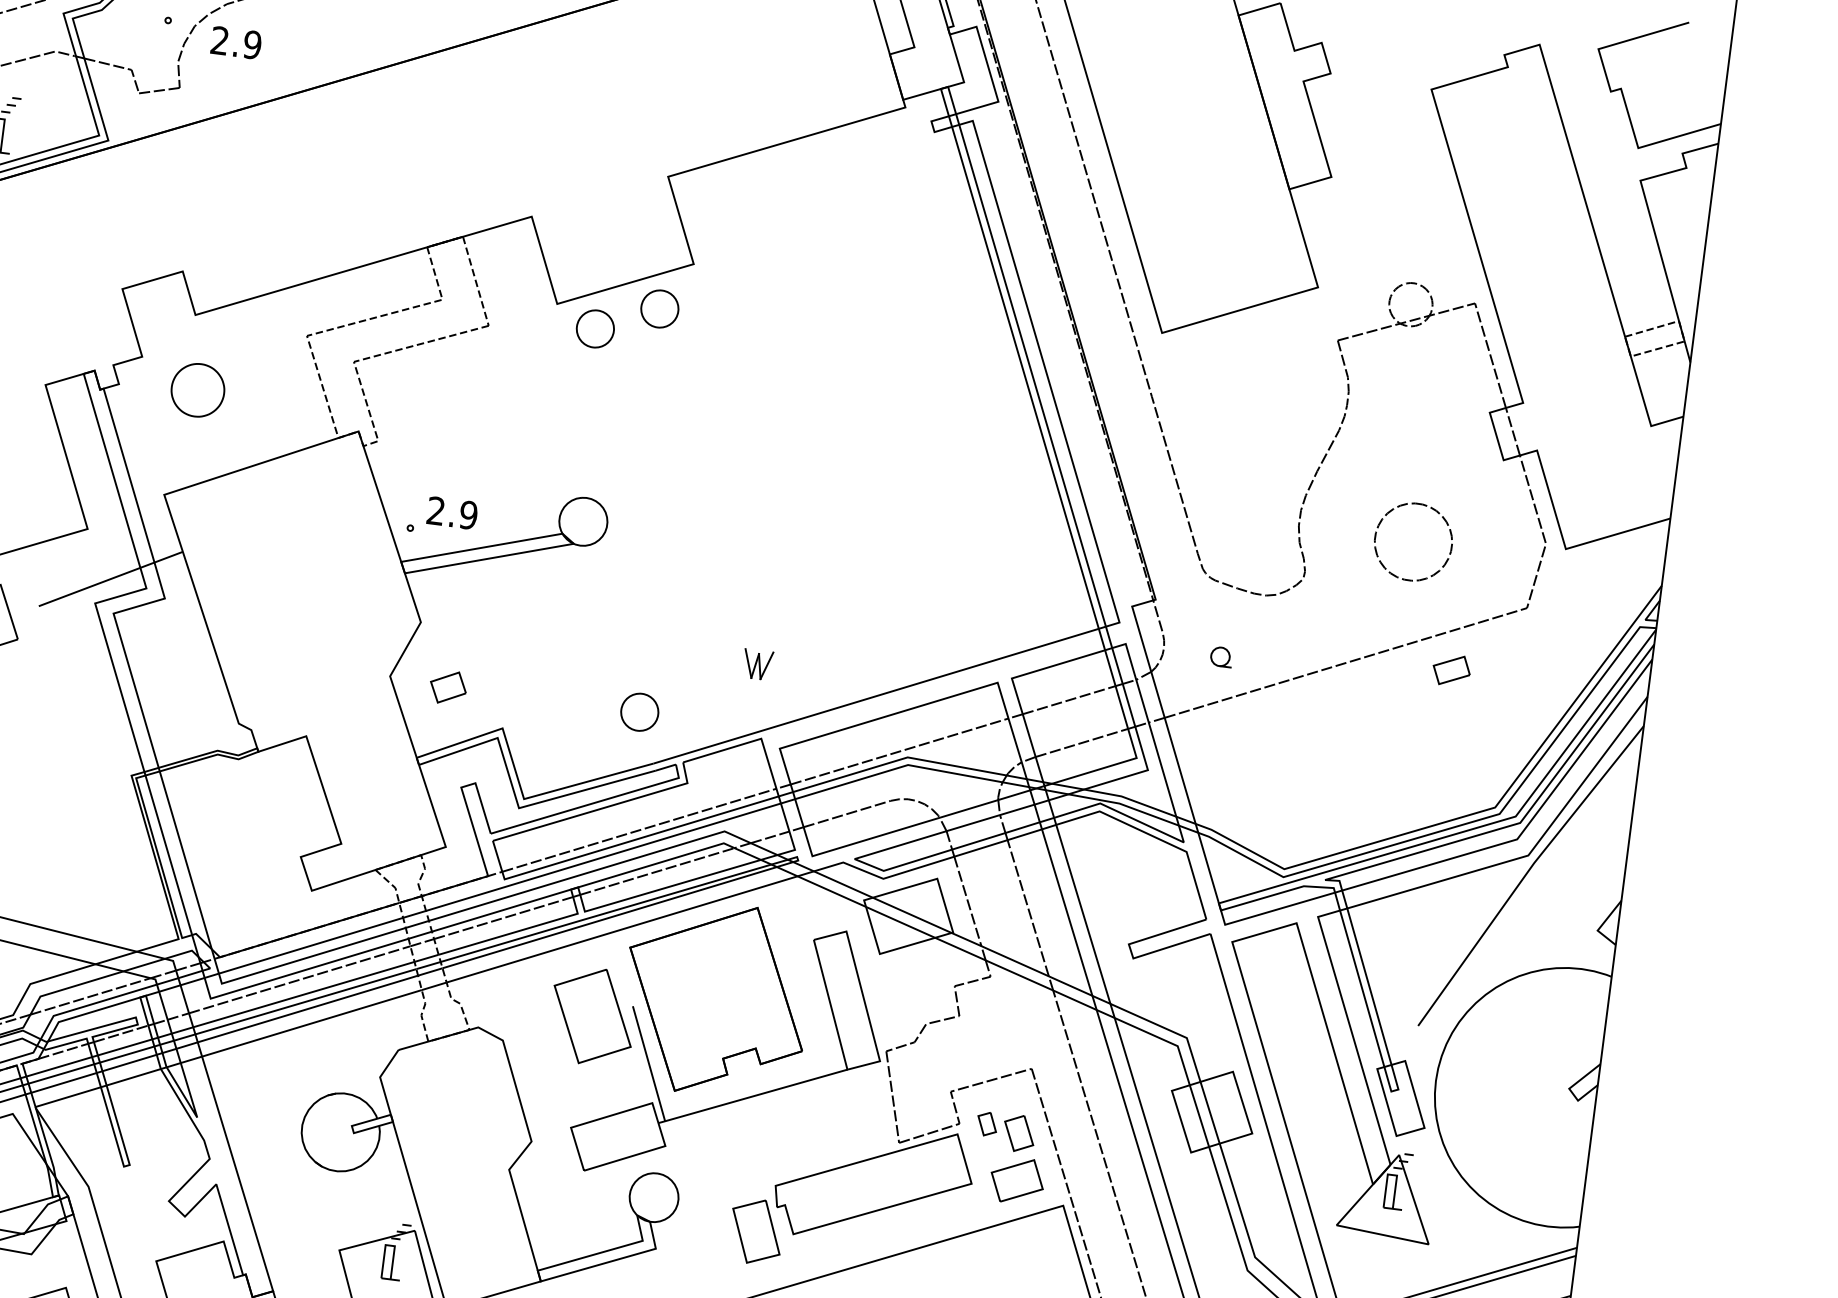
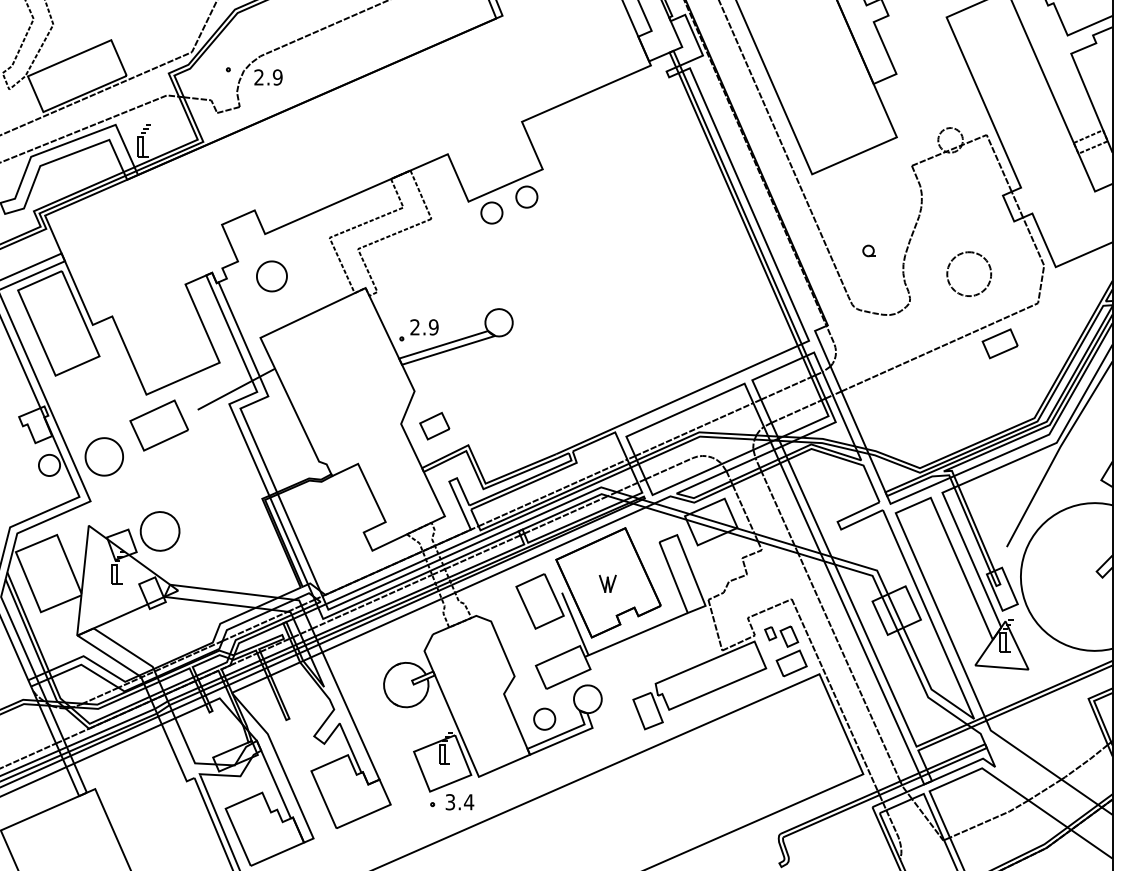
part: (1220, 656) -> (868, 250), moved
part: (757, 663) -> (607, 583), moved
part: (1450, 669) -> (999, 343), size x1.67
part: (447, 686) -> (434, 425), size x1.43
part: (639, 710) -> (544, 718), moved

